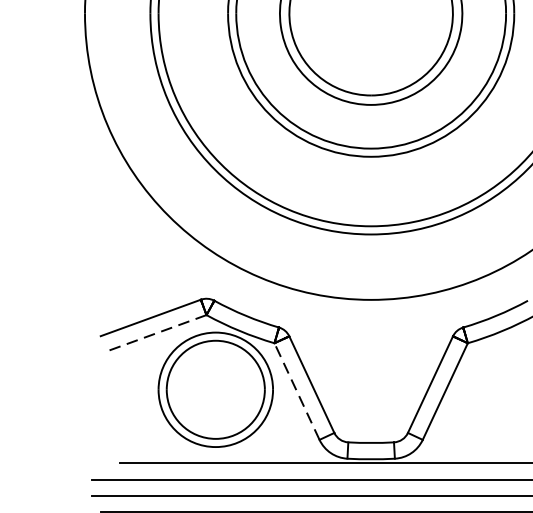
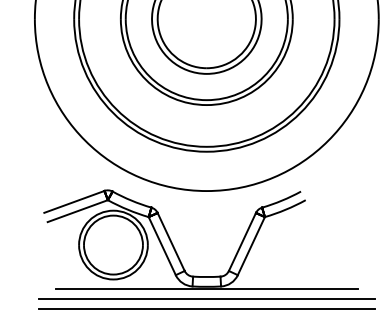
line: (155, 333) -> (77, 211), dashed -> solid
line: (297, 390) -> (162, 245), dashed -> solid

